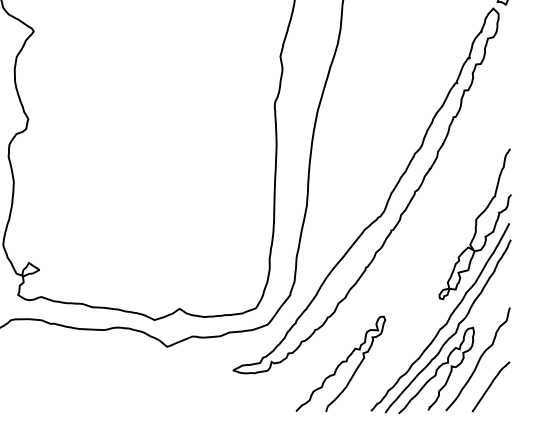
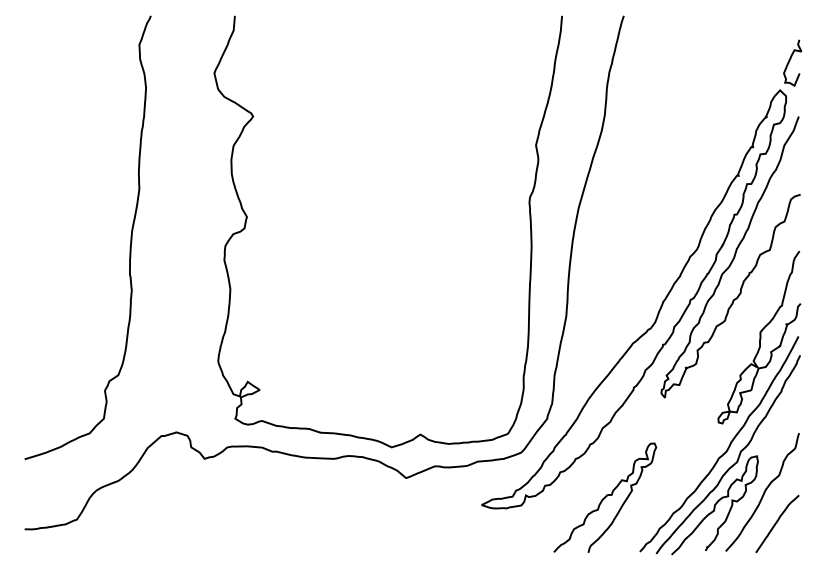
curve: (451, 155) -> (732, 258), added

